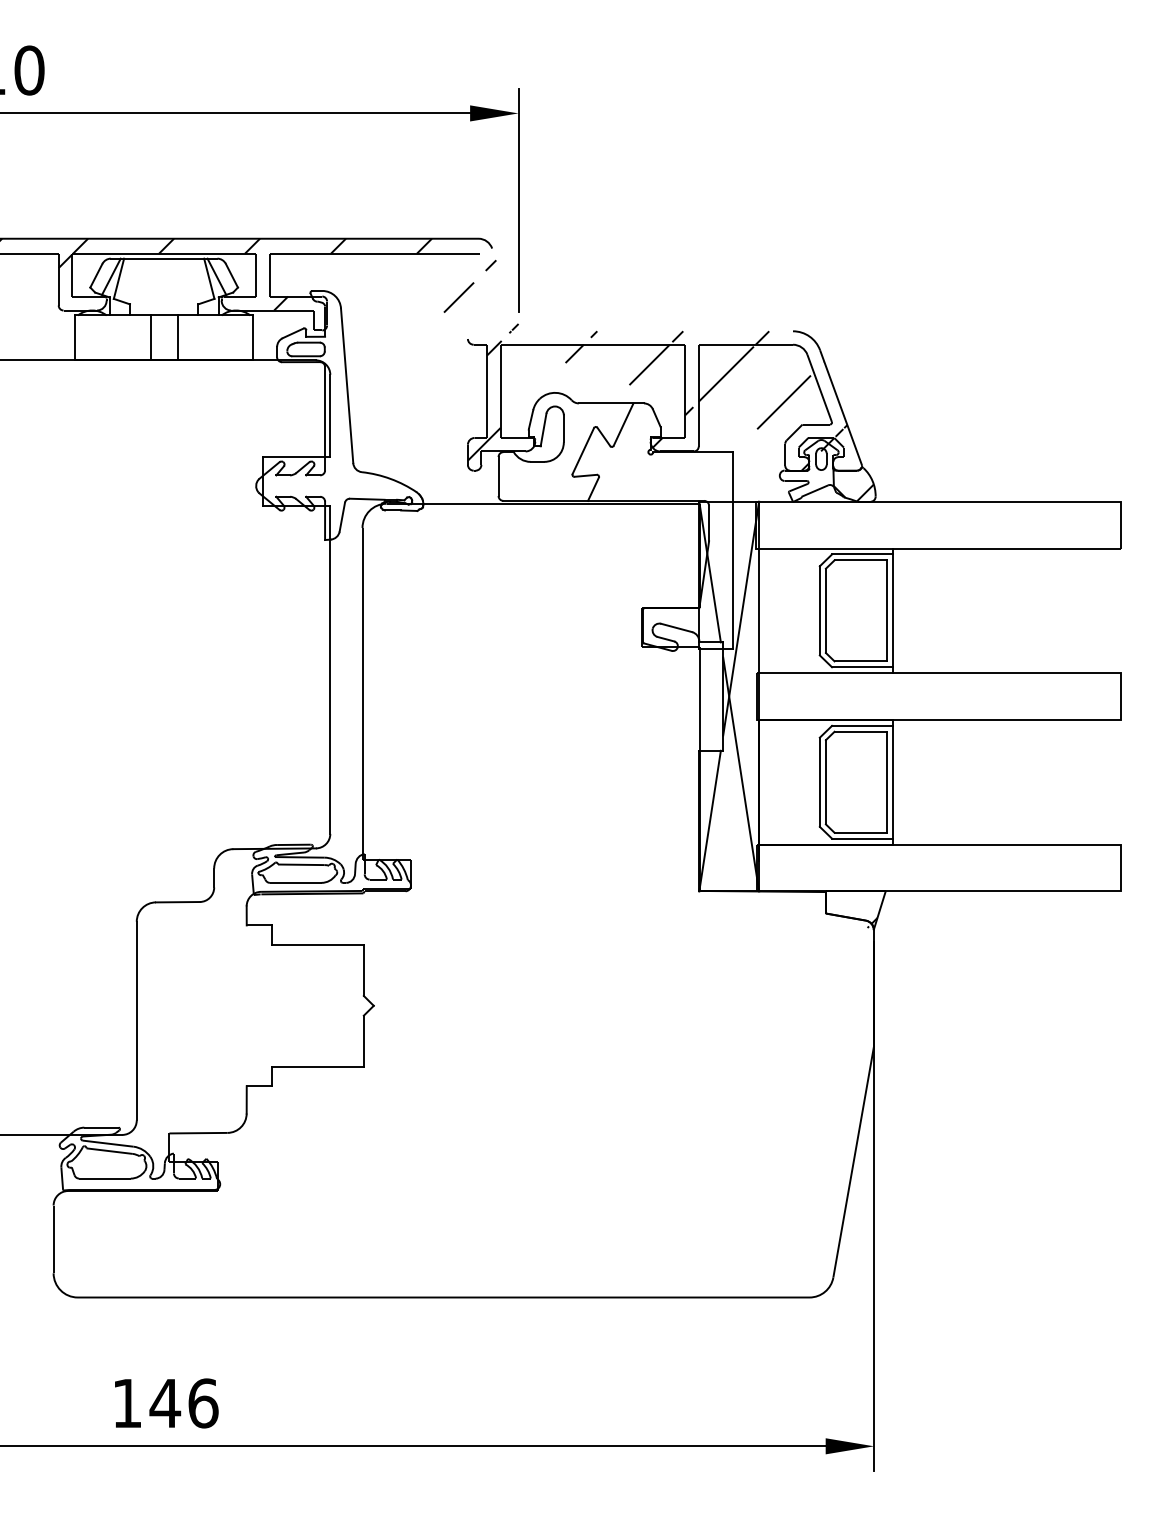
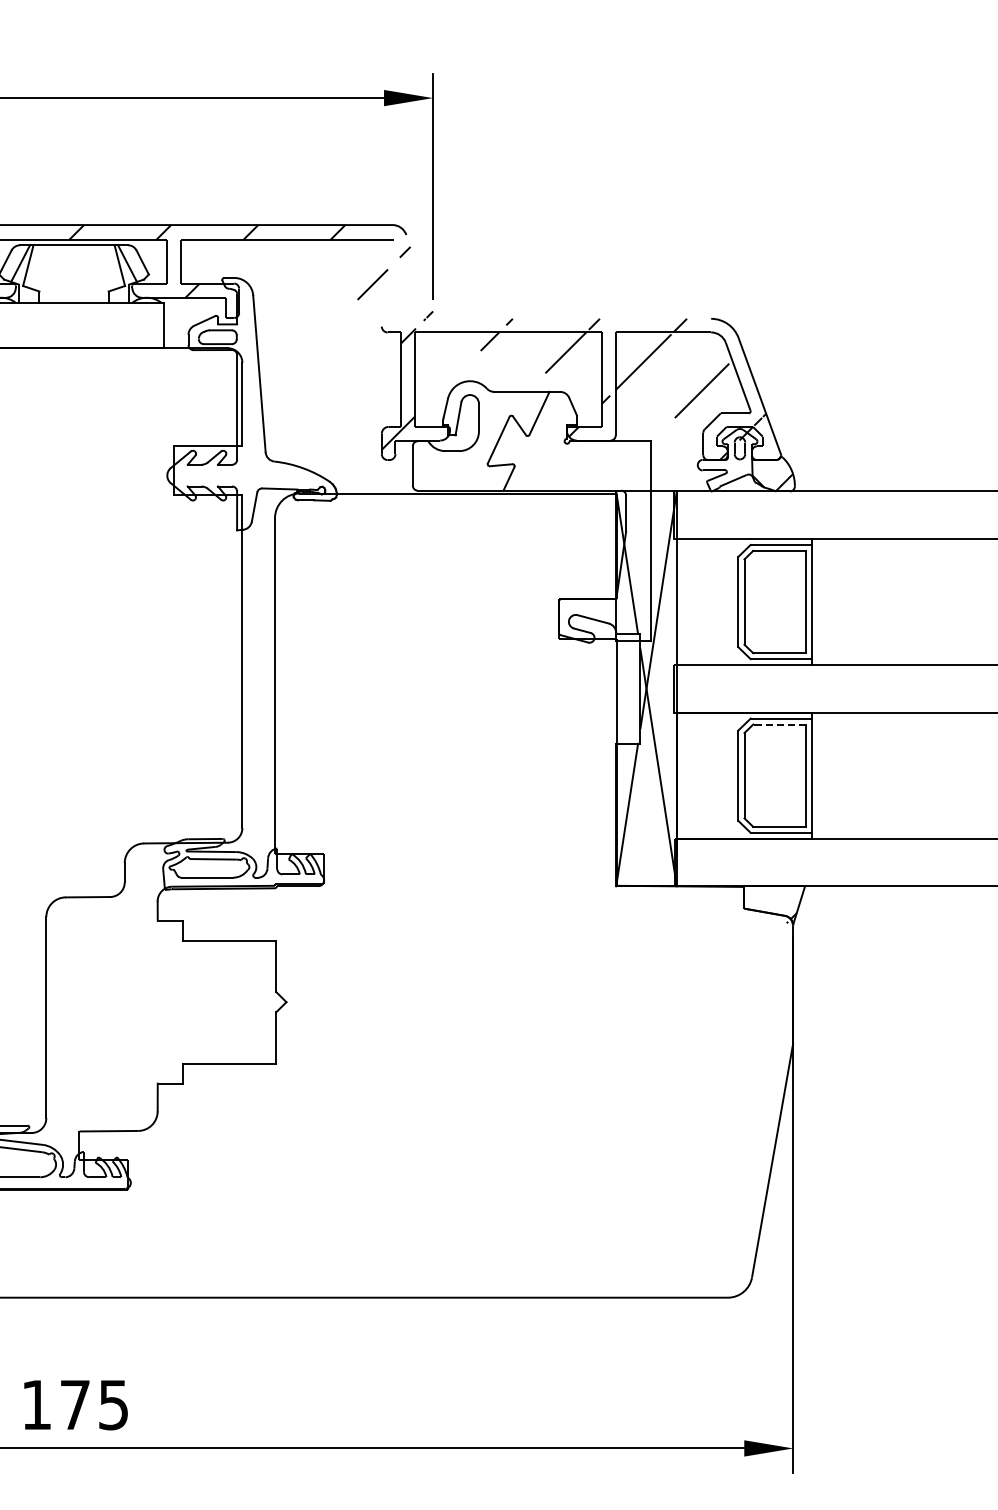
line: (150, 337) -> (60, 325), removed
line: (177, 337) -> (87, 325), removed
line: (860, 731) -> (779, 724), solid -> dashed
text: (183, 1403) -> (93, 1405), 146 -> 175

